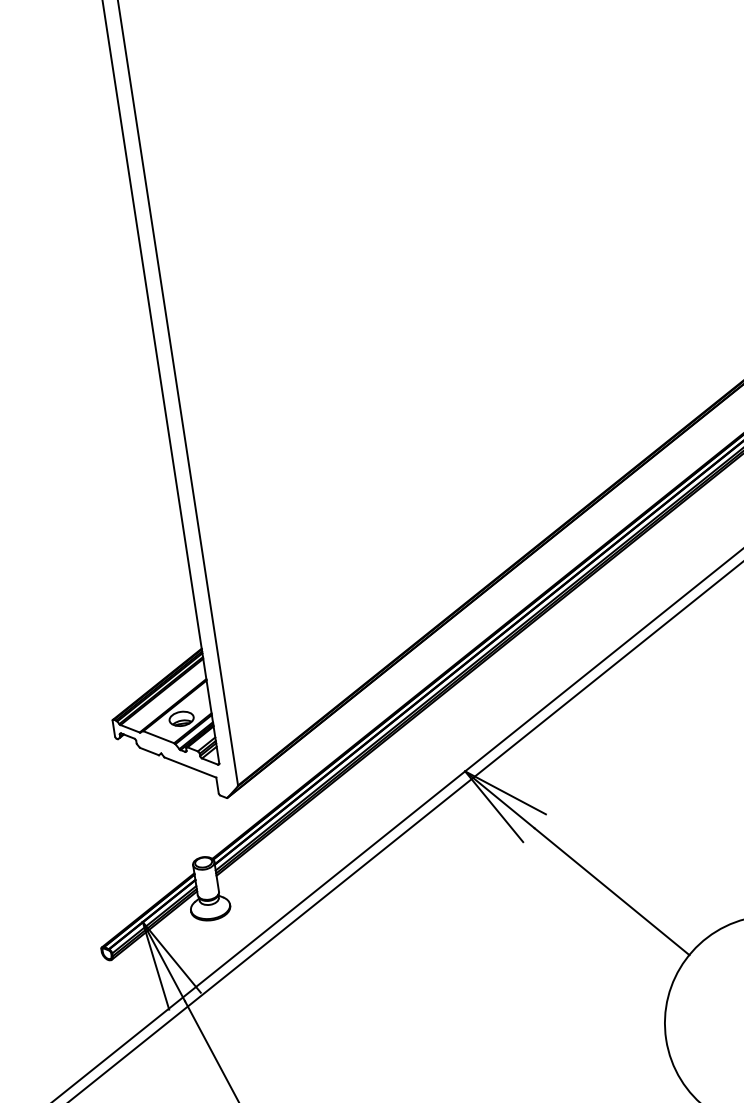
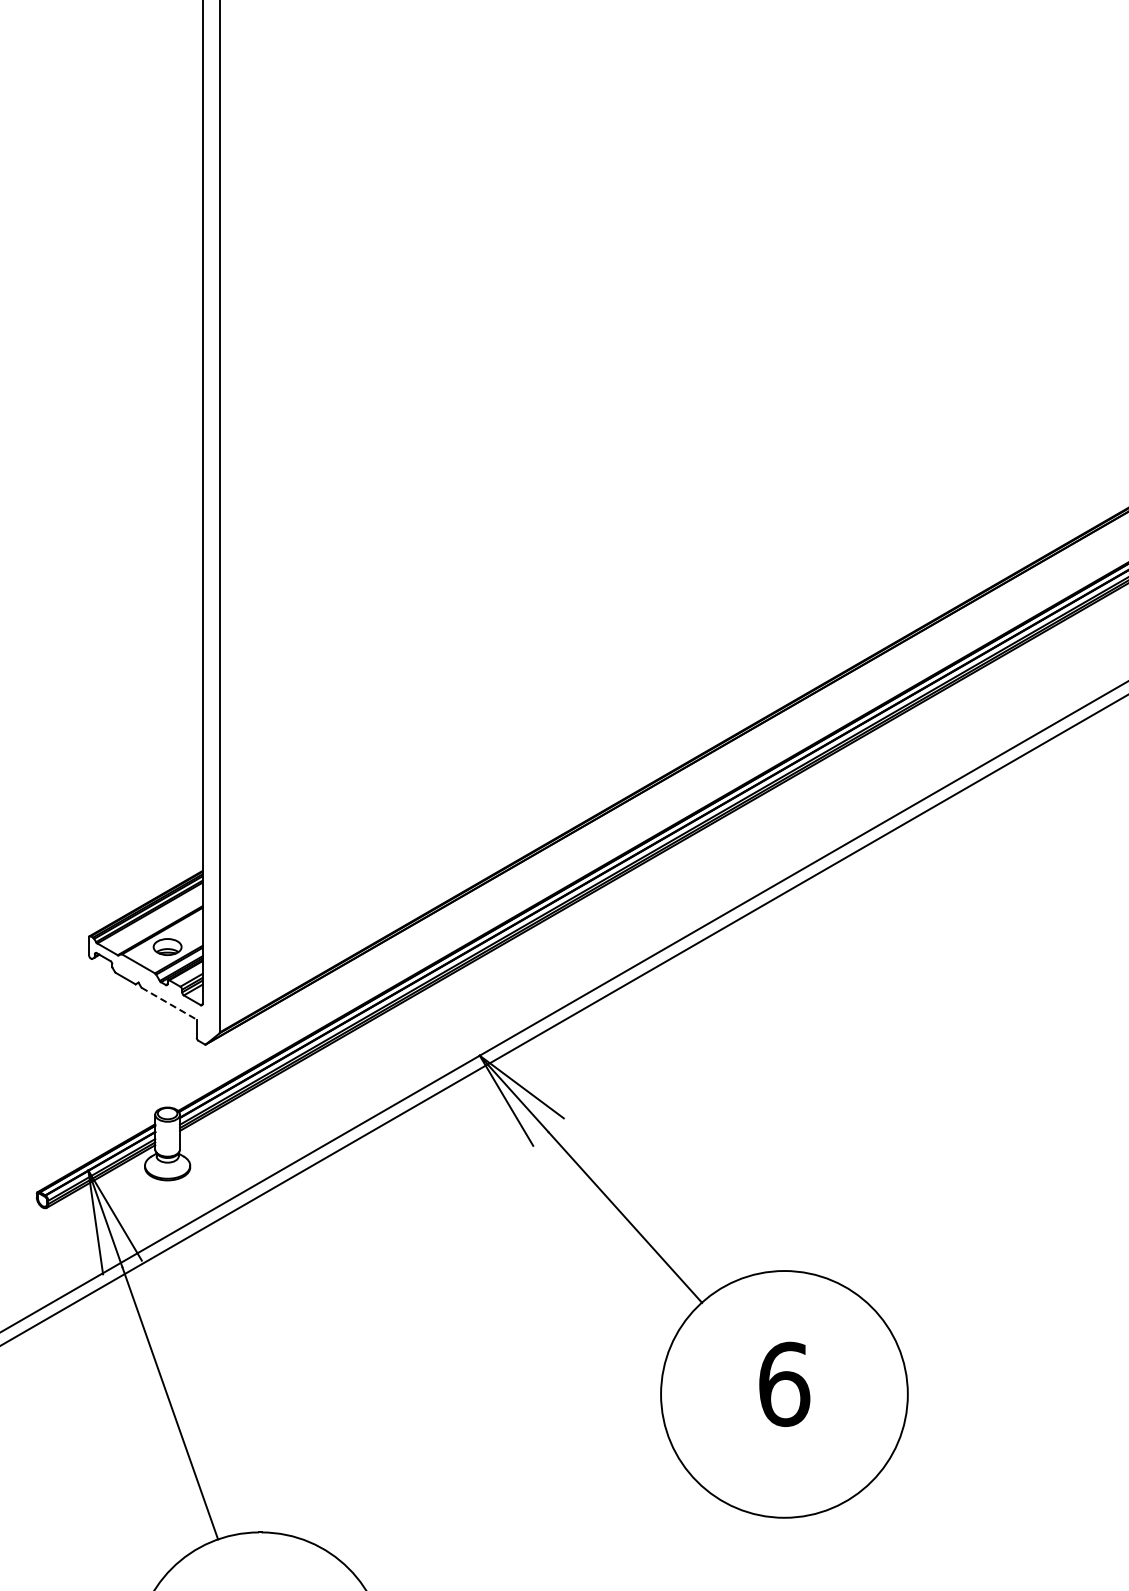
line: (190, 767) -> (169, 1003), solid -> dashed

